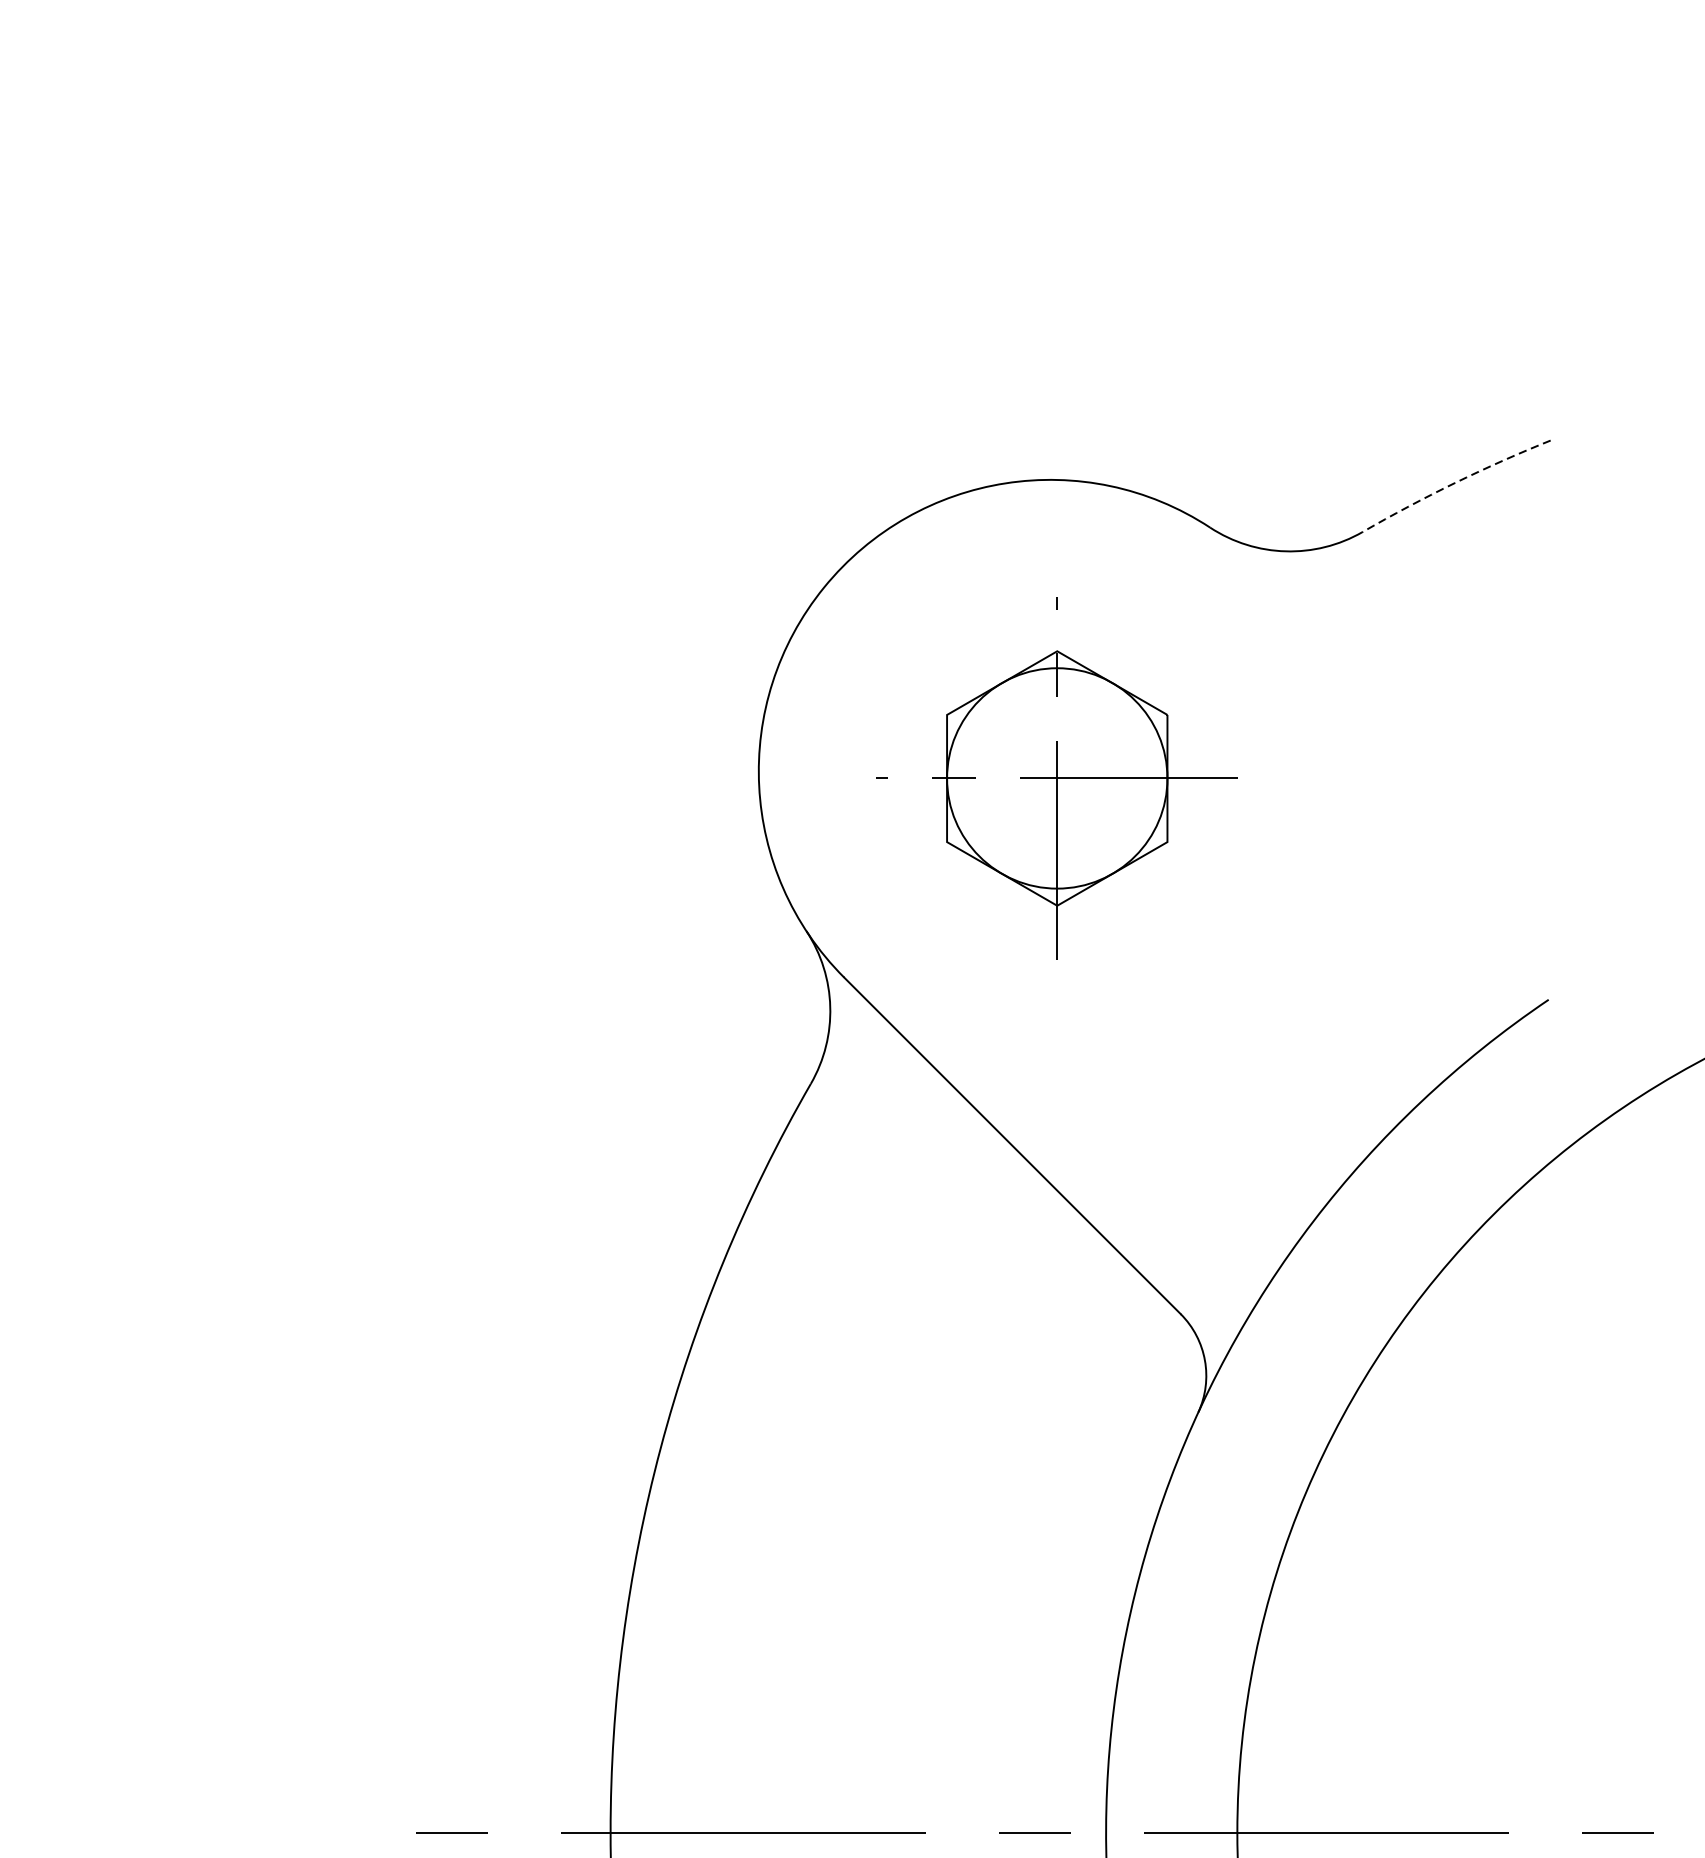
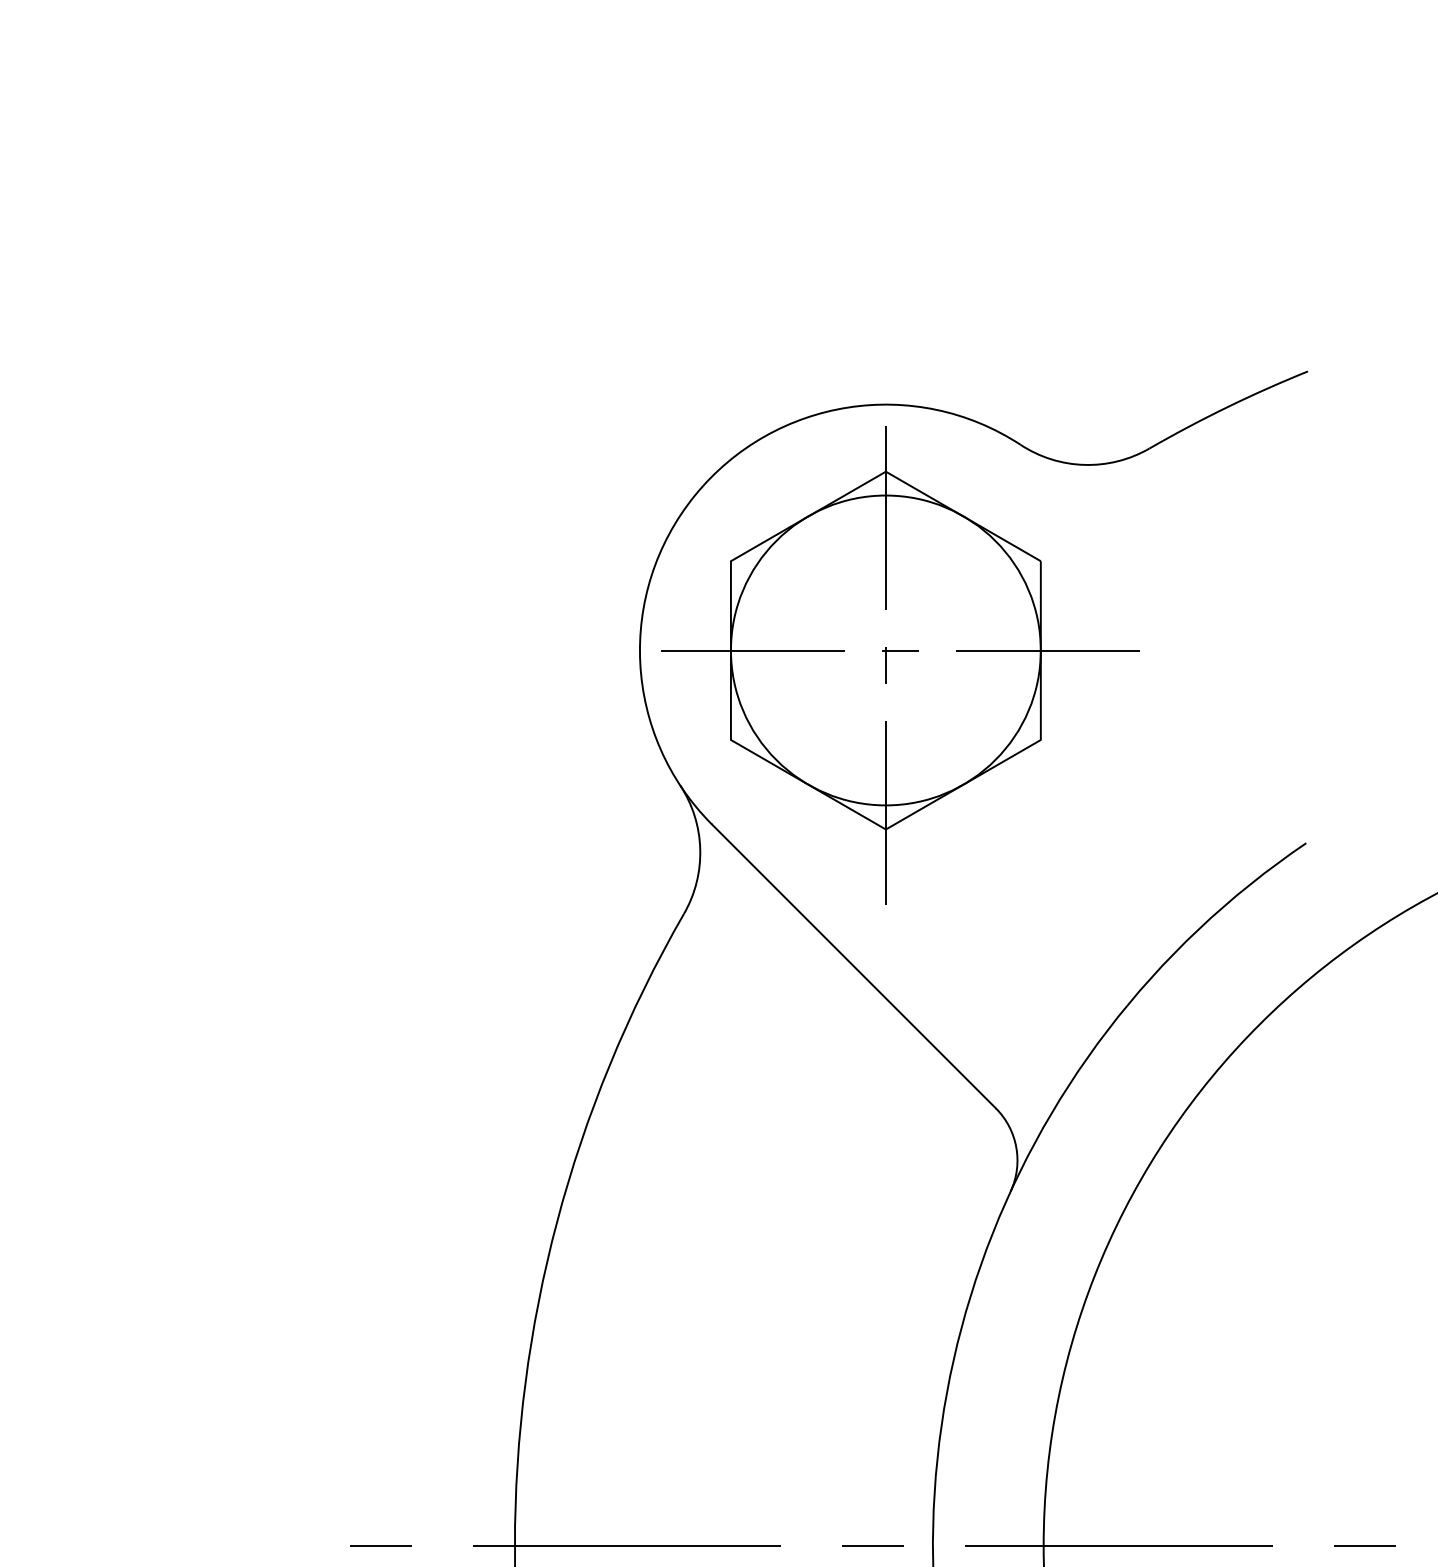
arc: (1455, 483) -> (1227, 407), dashed -> solid
part: (1067, 789) -> (900, 665), size x1.67

